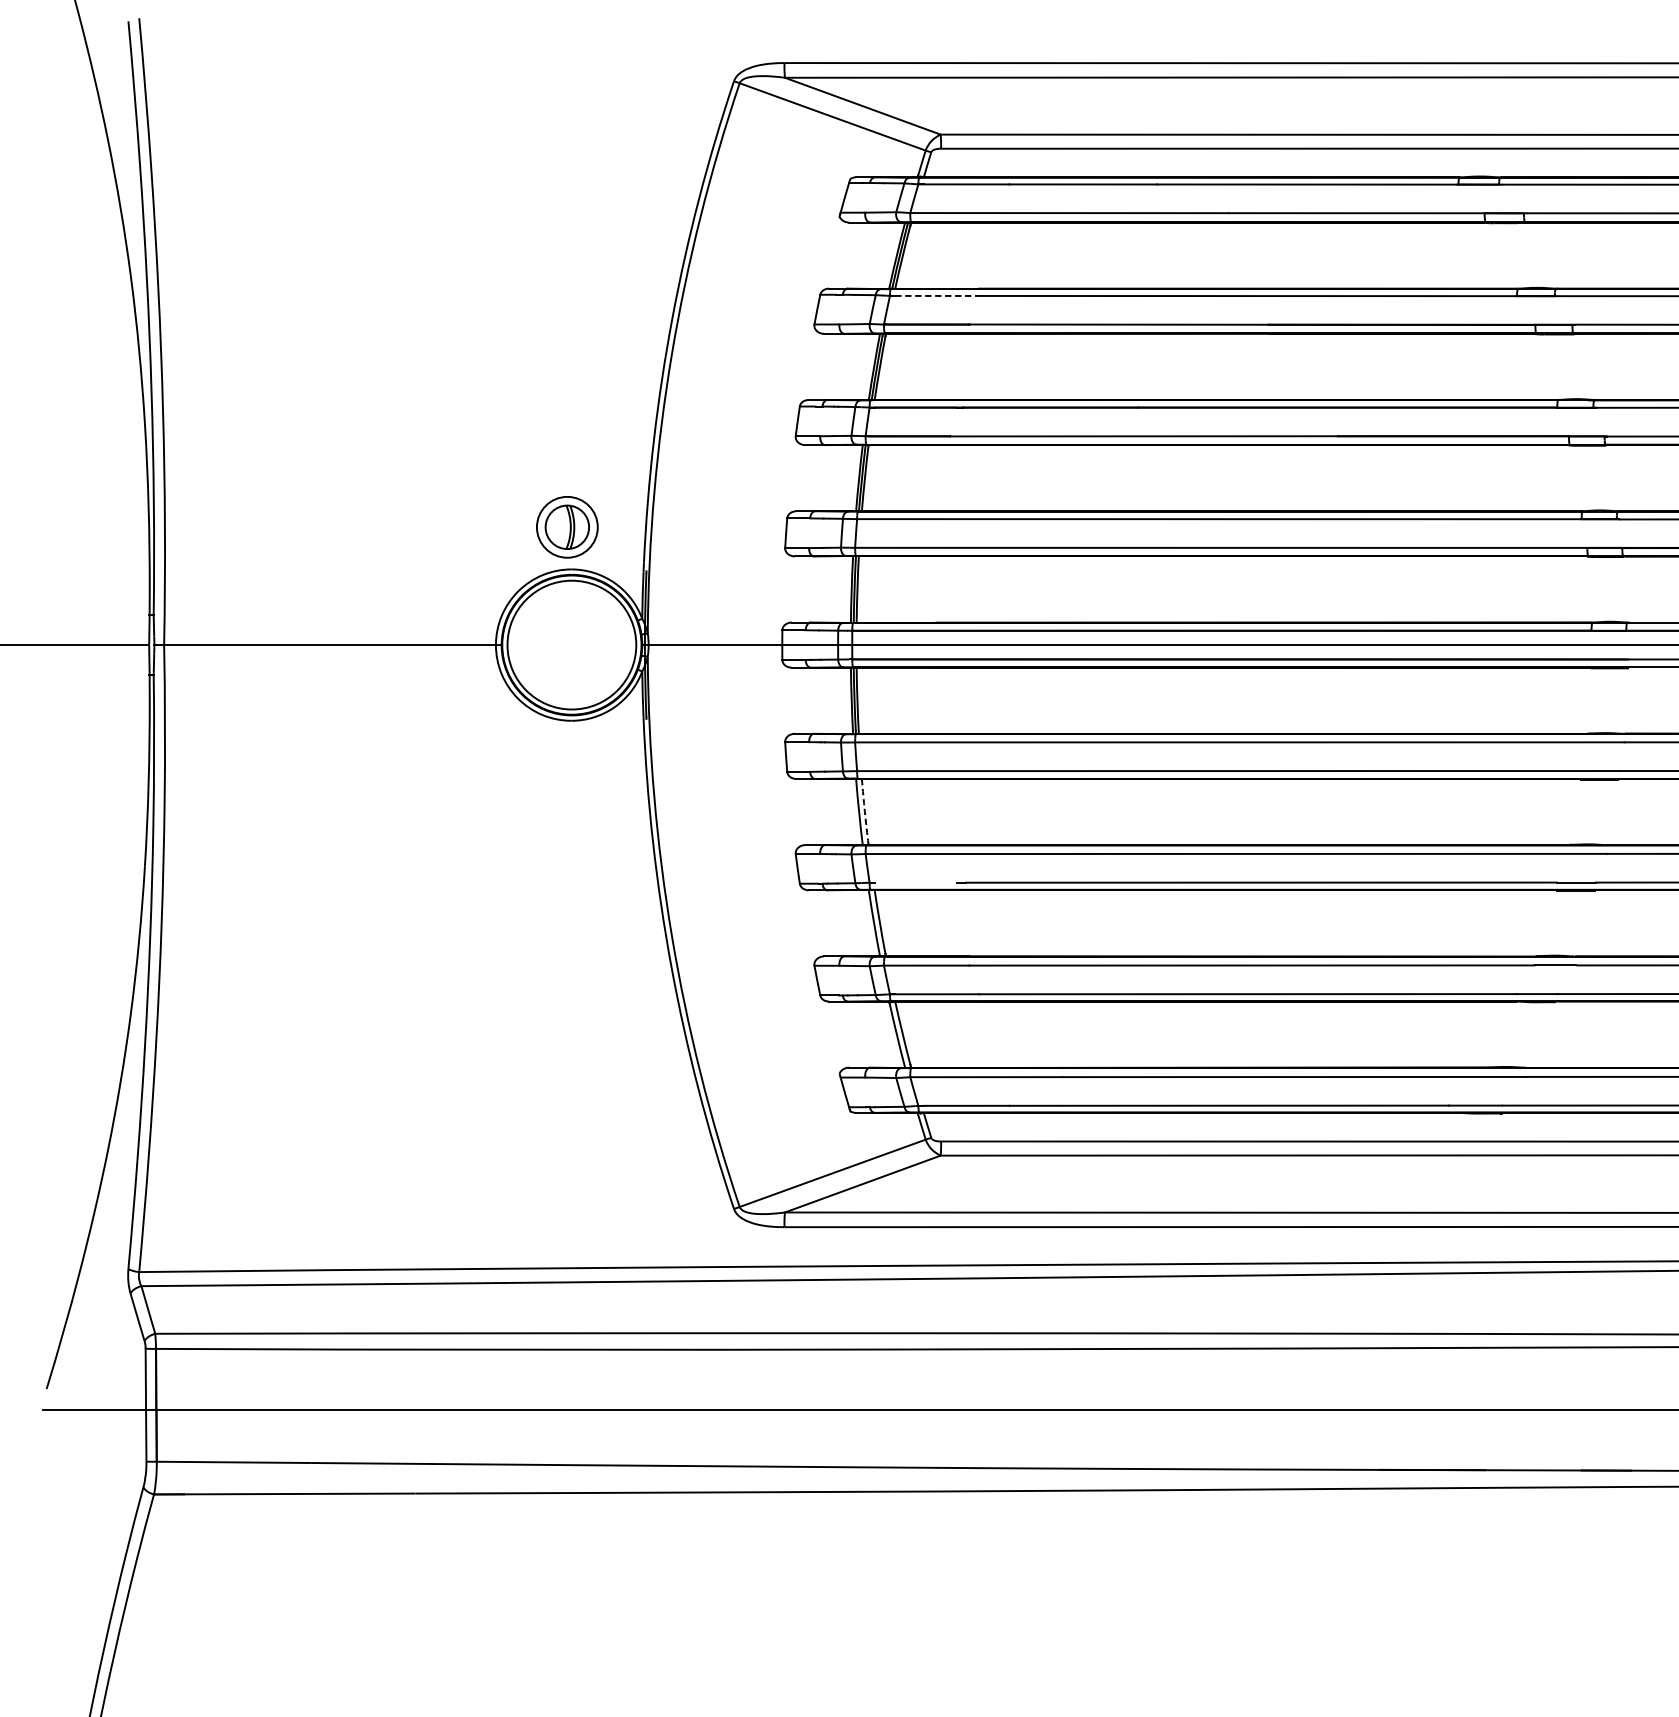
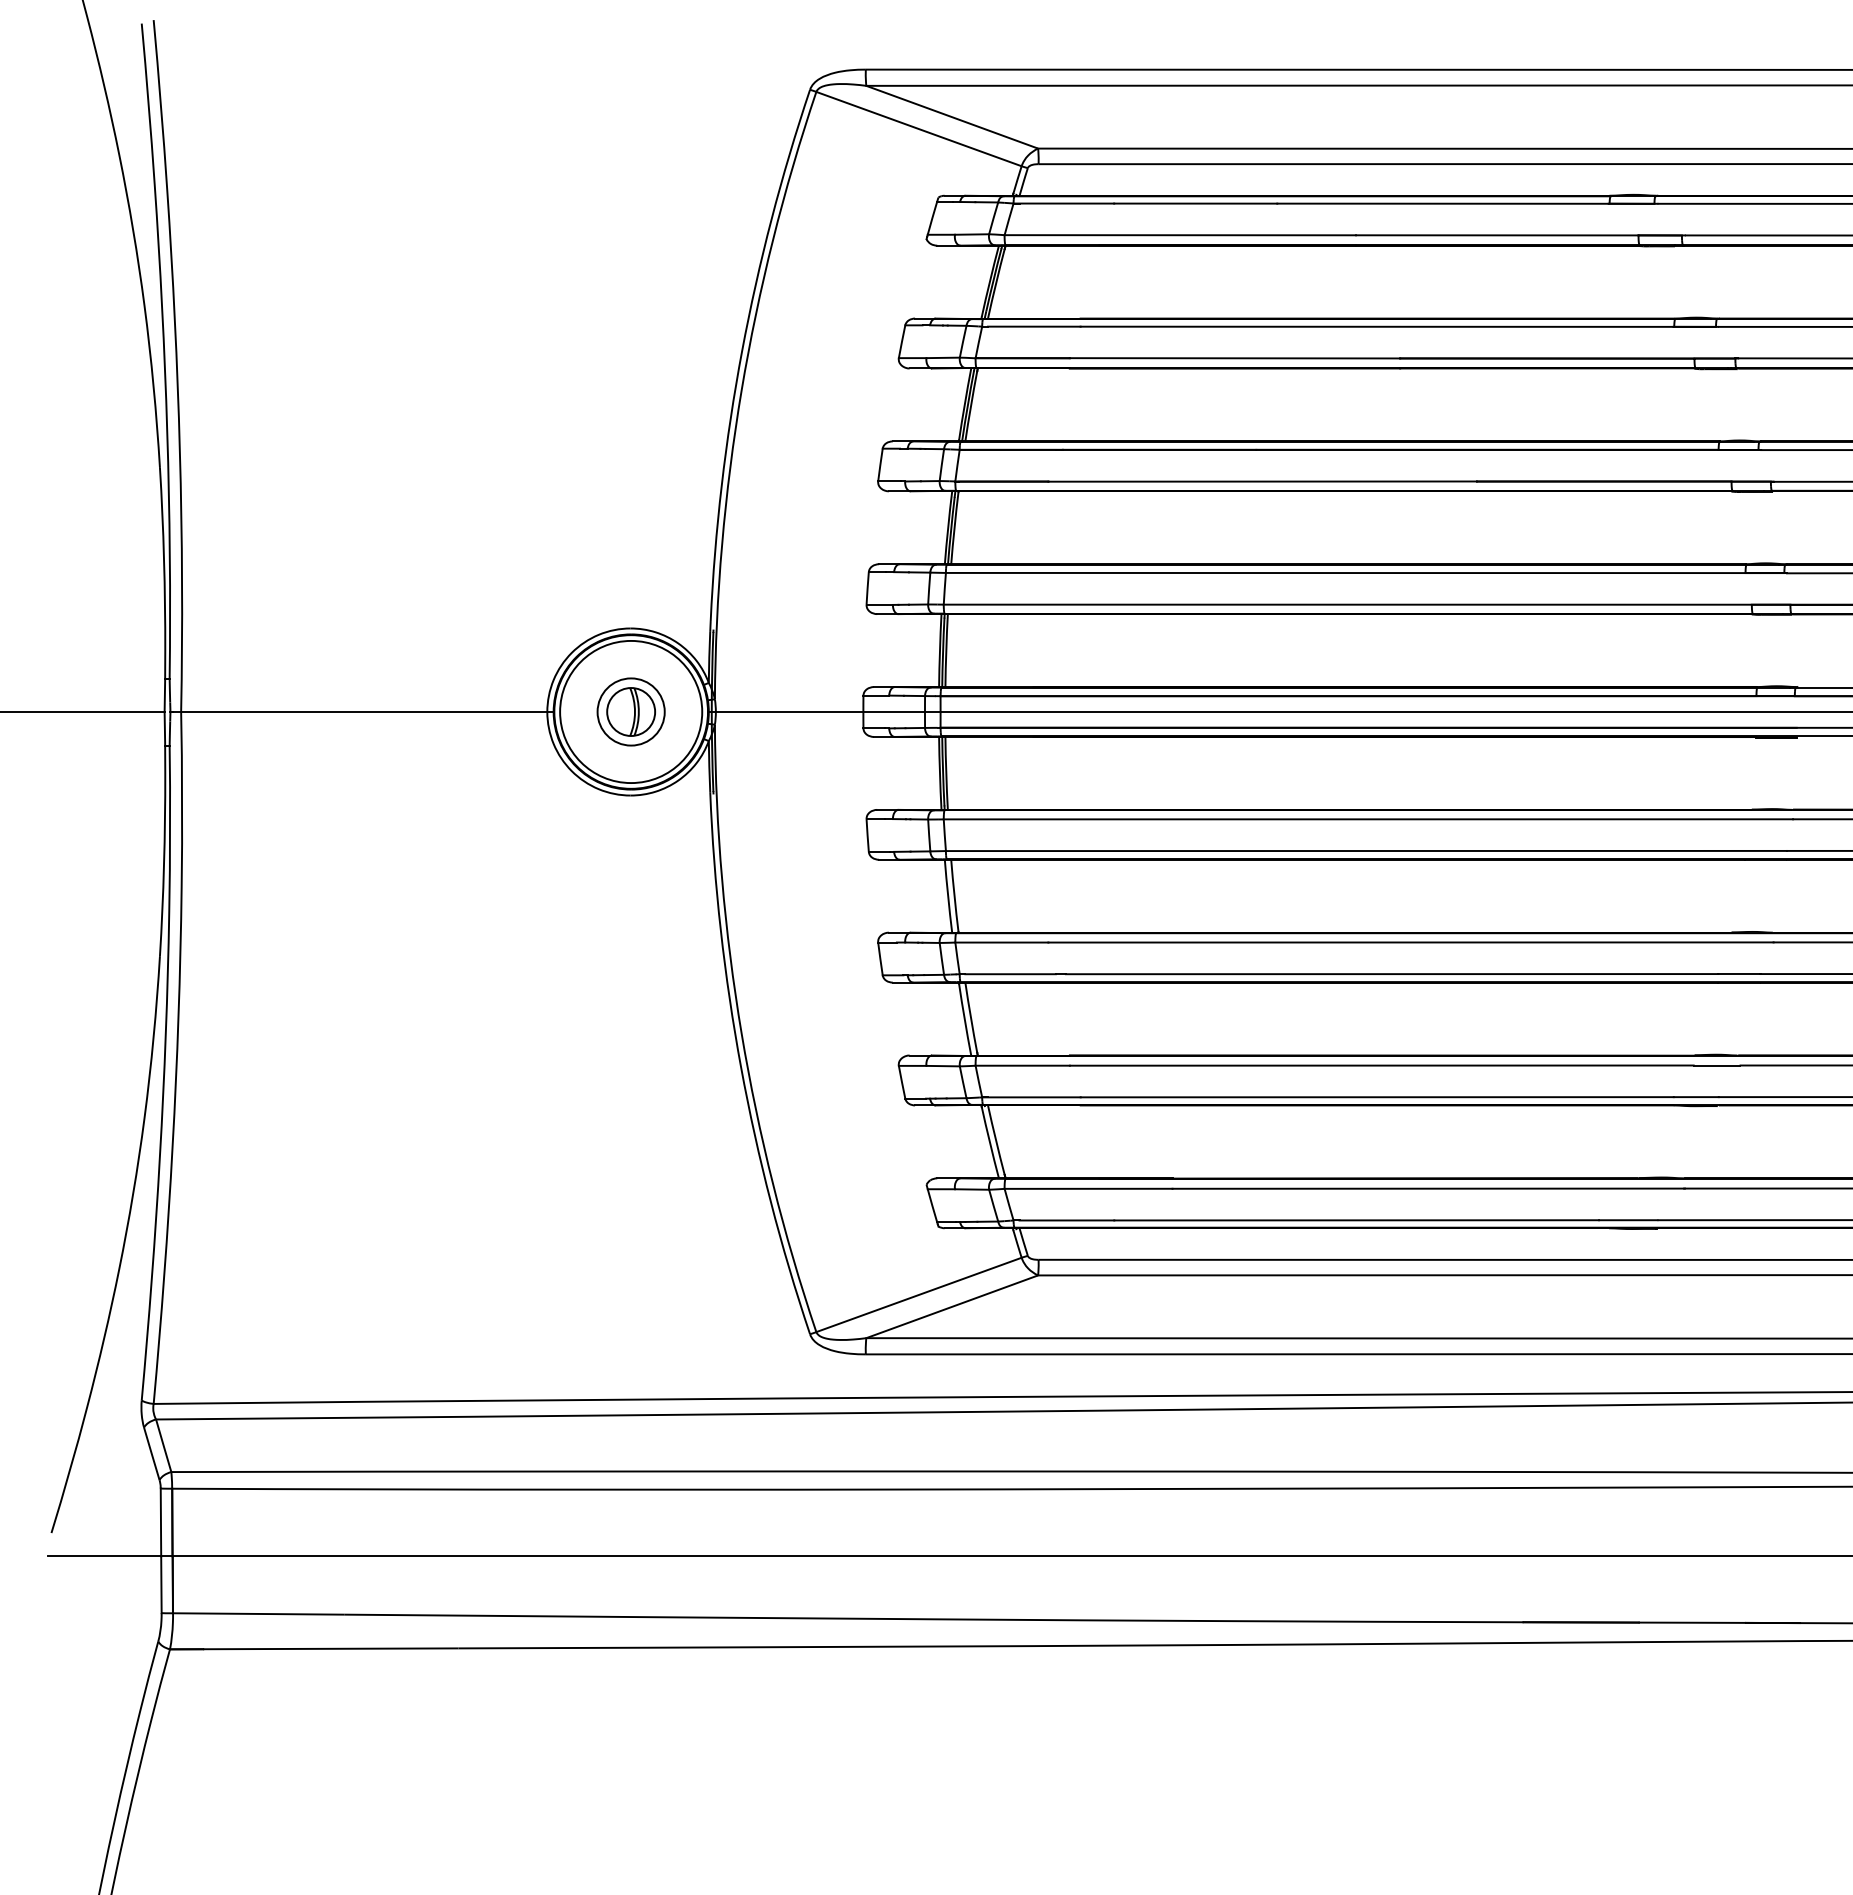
line: (937, 295) -> (1034, 326), dashed -> solid
part: (566, 526) -> (630, 711), moved
arc: (864, 811) -> (954, 895), dashed -> solid
line: (915, 882) -> (1010, 974), added

